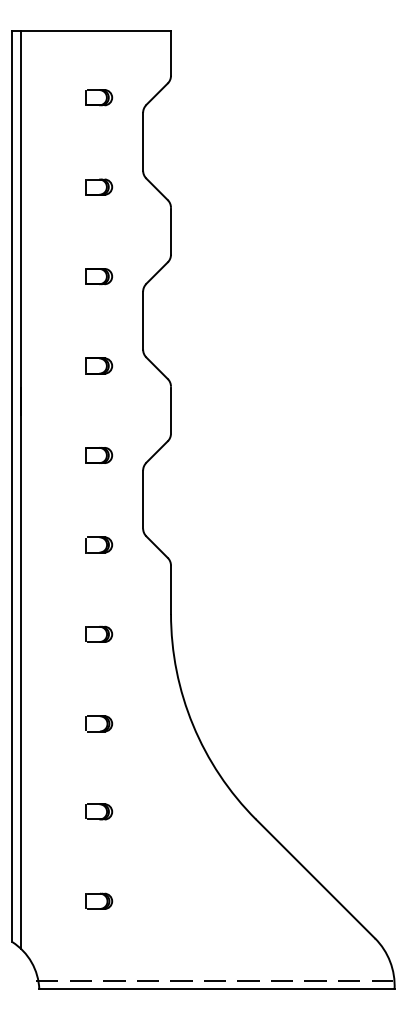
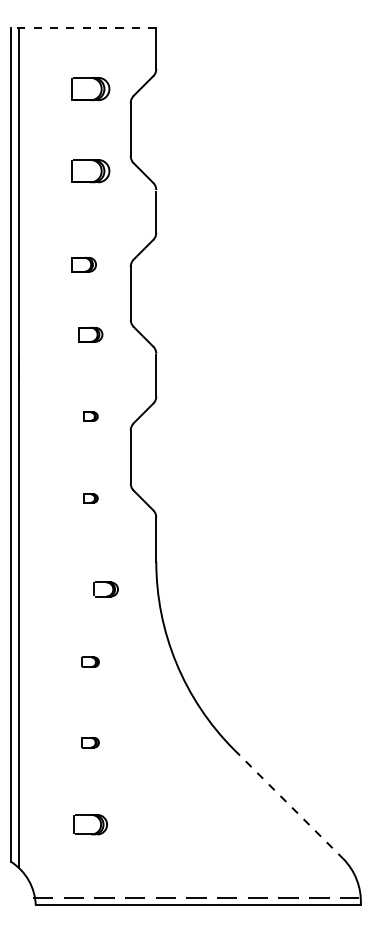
line: (91, 30) -> (83, 27), solid -> dashed
part: (99, 97) -> (90, 89), size x1.6
part: (99, 186) -> (90, 170), size x1.6
part: (99, 276) -> (84, 264), moved
part: (99, 455) -> (90, 416), size x0.6
part: (99, 544) -> (90, 498), size x0.6
part: (99, 633) -> (106, 588), moved
part: (99, 723) -> (90, 661), size x0.7
part: (99, 811) -> (90, 742), size x0.7
line: (315, 879) -> (288, 804), solid -> dashed
part: (99, 900) -> (90, 823), size x1.4

